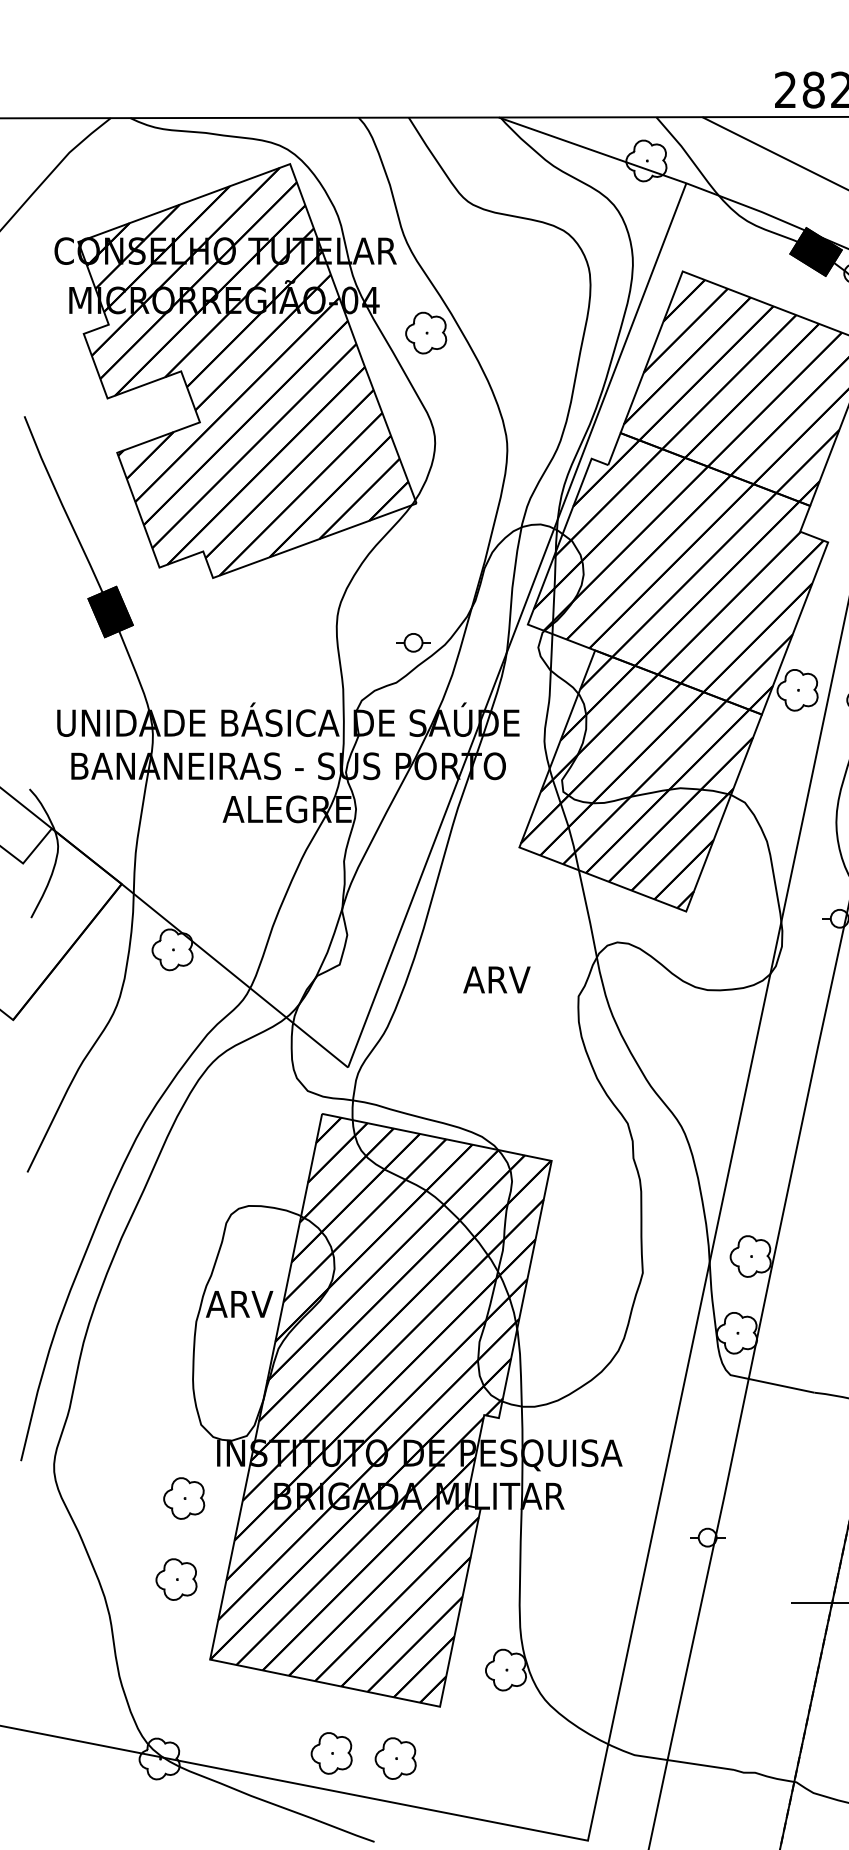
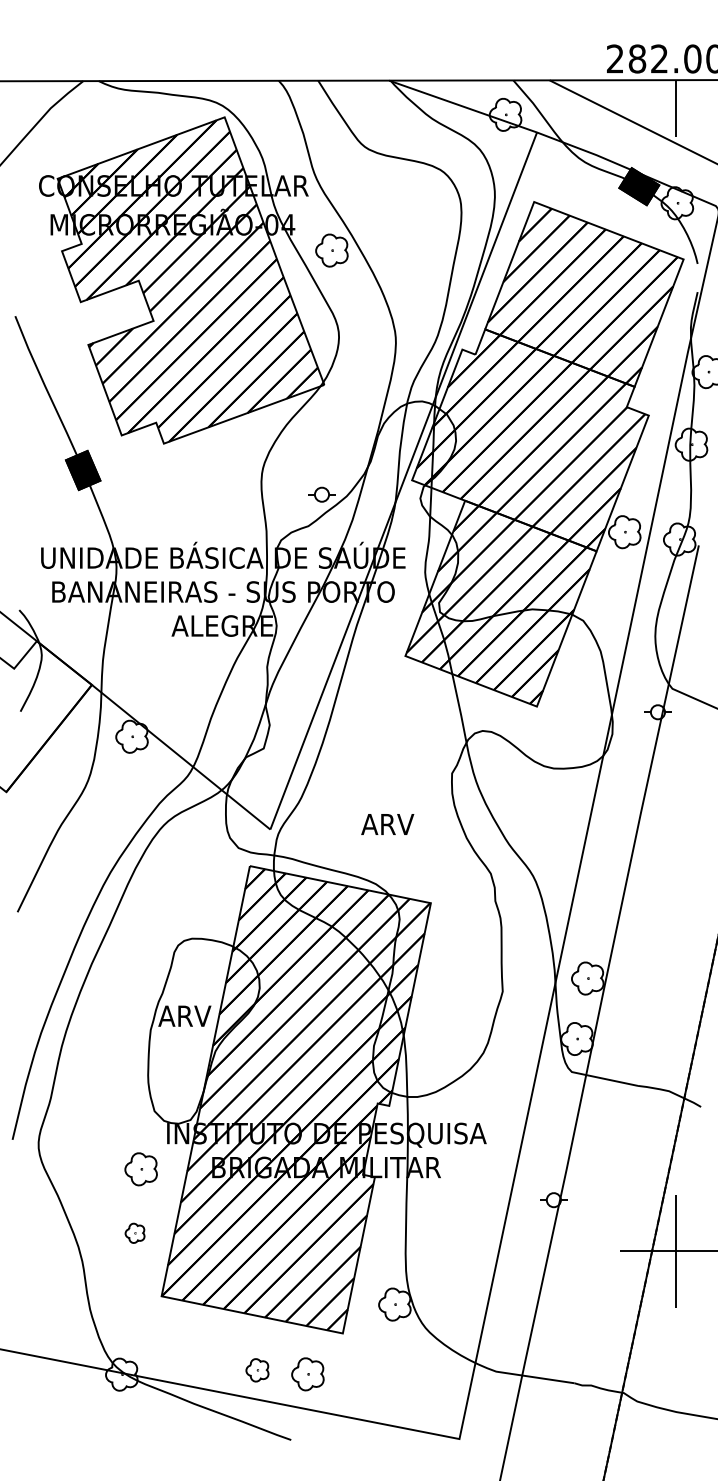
text: (496, 979) -> (387, 824), moved
part: (175, 1579) -> (134, 1233), size x0.6
part: (331, 1753) -> (257, 1370), size x0.7

